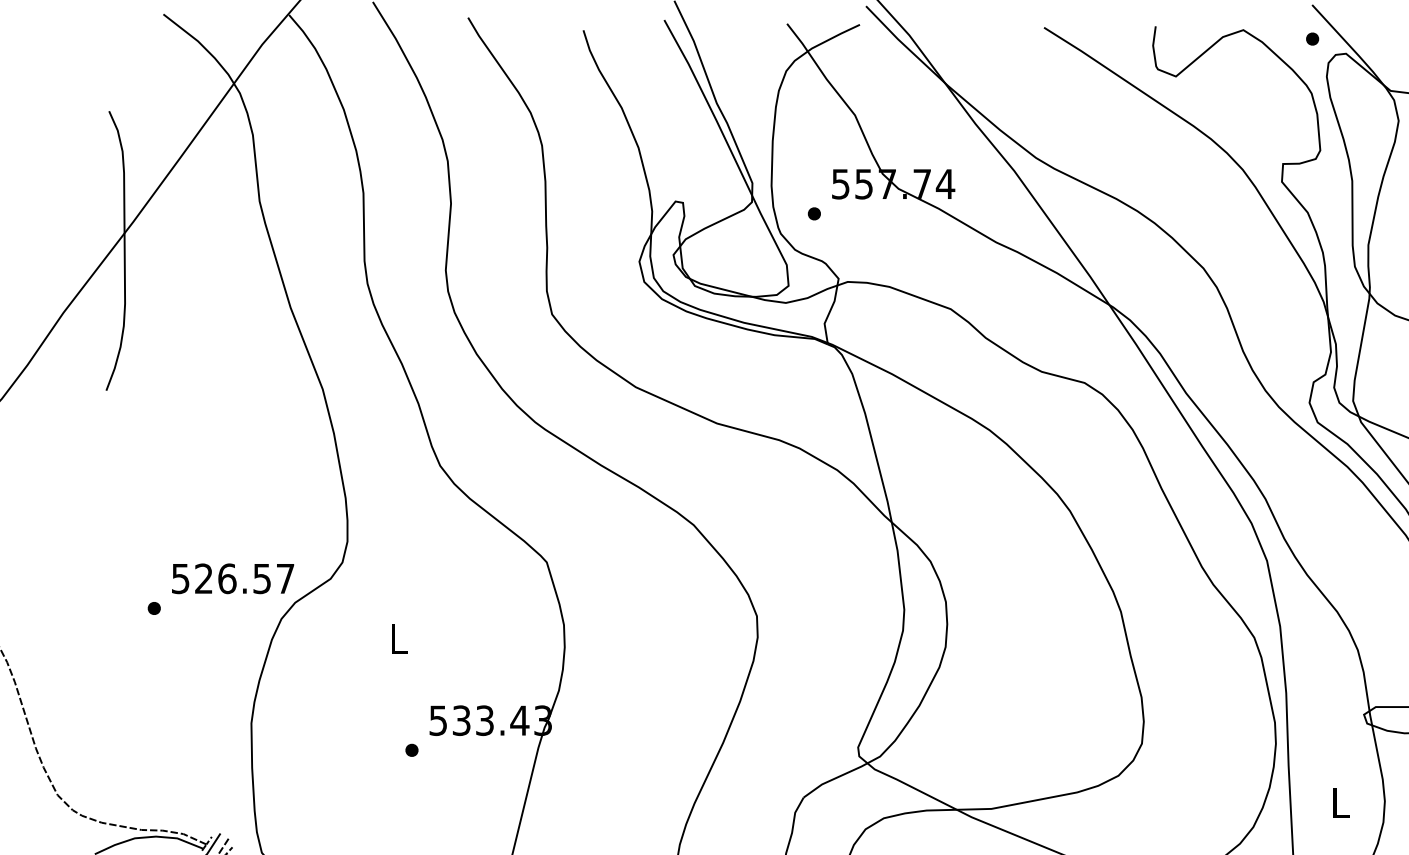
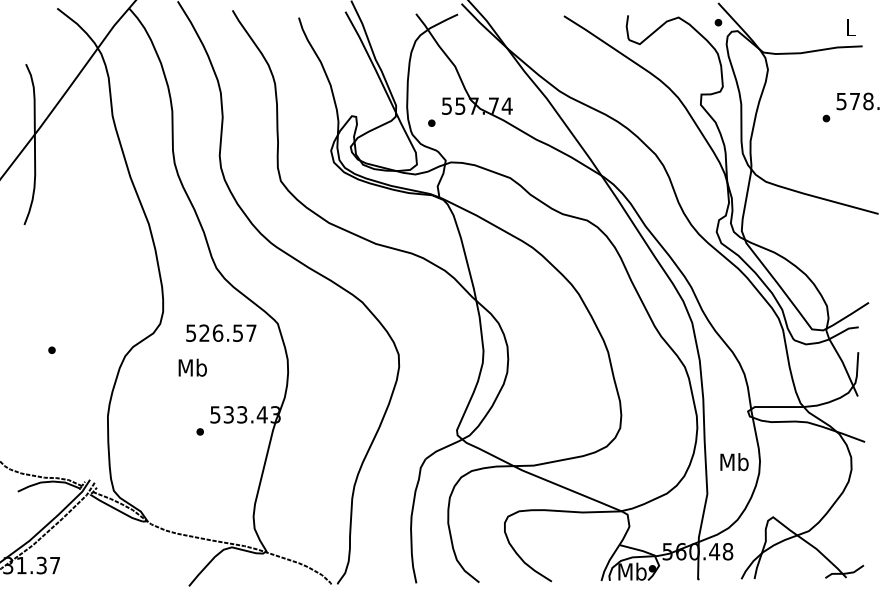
text: (233, 577) -> (221, 332), moved
text: (398, 638) -> (192, 367), L -> Mb
text: (1340, 803) -> (734, 462), L -> Mb

